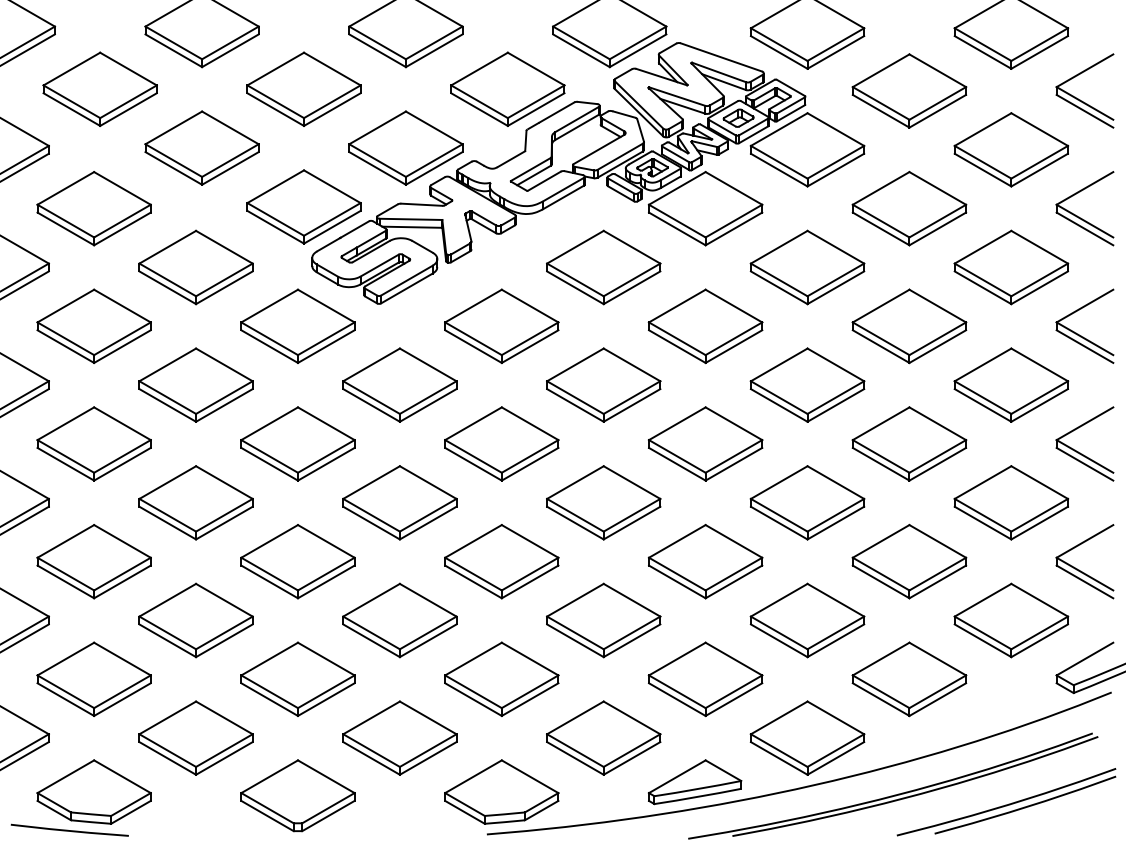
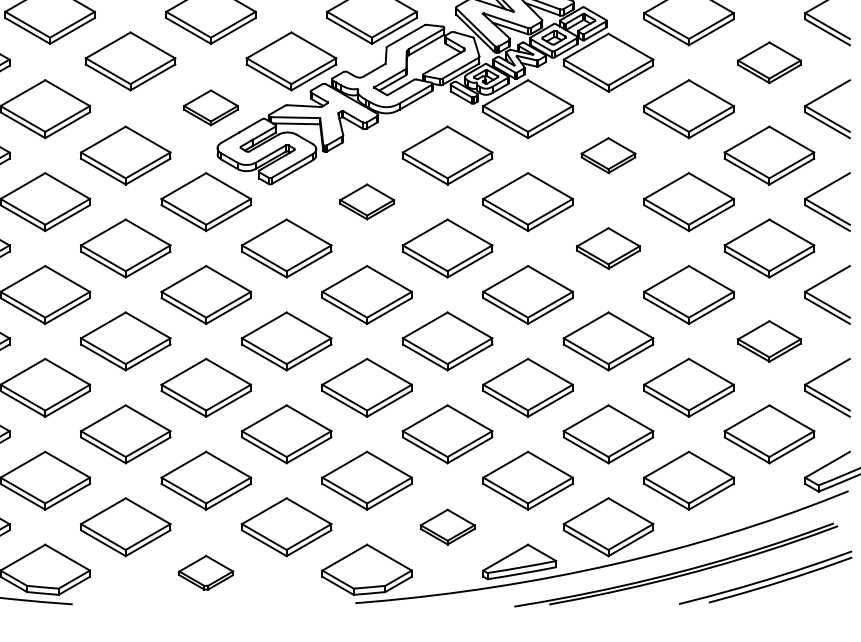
part: (1011, 149) -> (769, 62), size x0.7
part: (303, 206) -> (210, 107), size x0.6
part: (807, 267) -> (608, 155), size x0.6
part: (501, 325) -> (366, 201), size x0.6
part: (807, 384) -> (608, 248), size x0.7
part: (1011, 502) -> (769, 341), size x0.7
part: (603, 737) -> (447, 526), size x0.6
part: (297, 795) -> (205, 572), size x0.6

